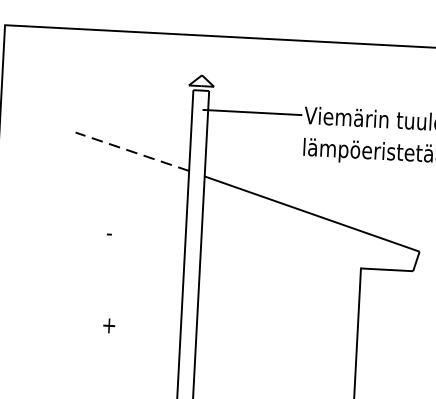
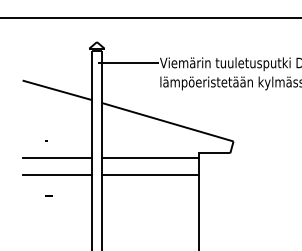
line: (130, 151) -> (56, 90), dashed -> solid
line: (126, 264) -> (57, 158), added
line: (278, 272) -> (149, 158), added
line: (125, 292) -> (57, 175), added
line: (277, 300) -> (149, 175), added

